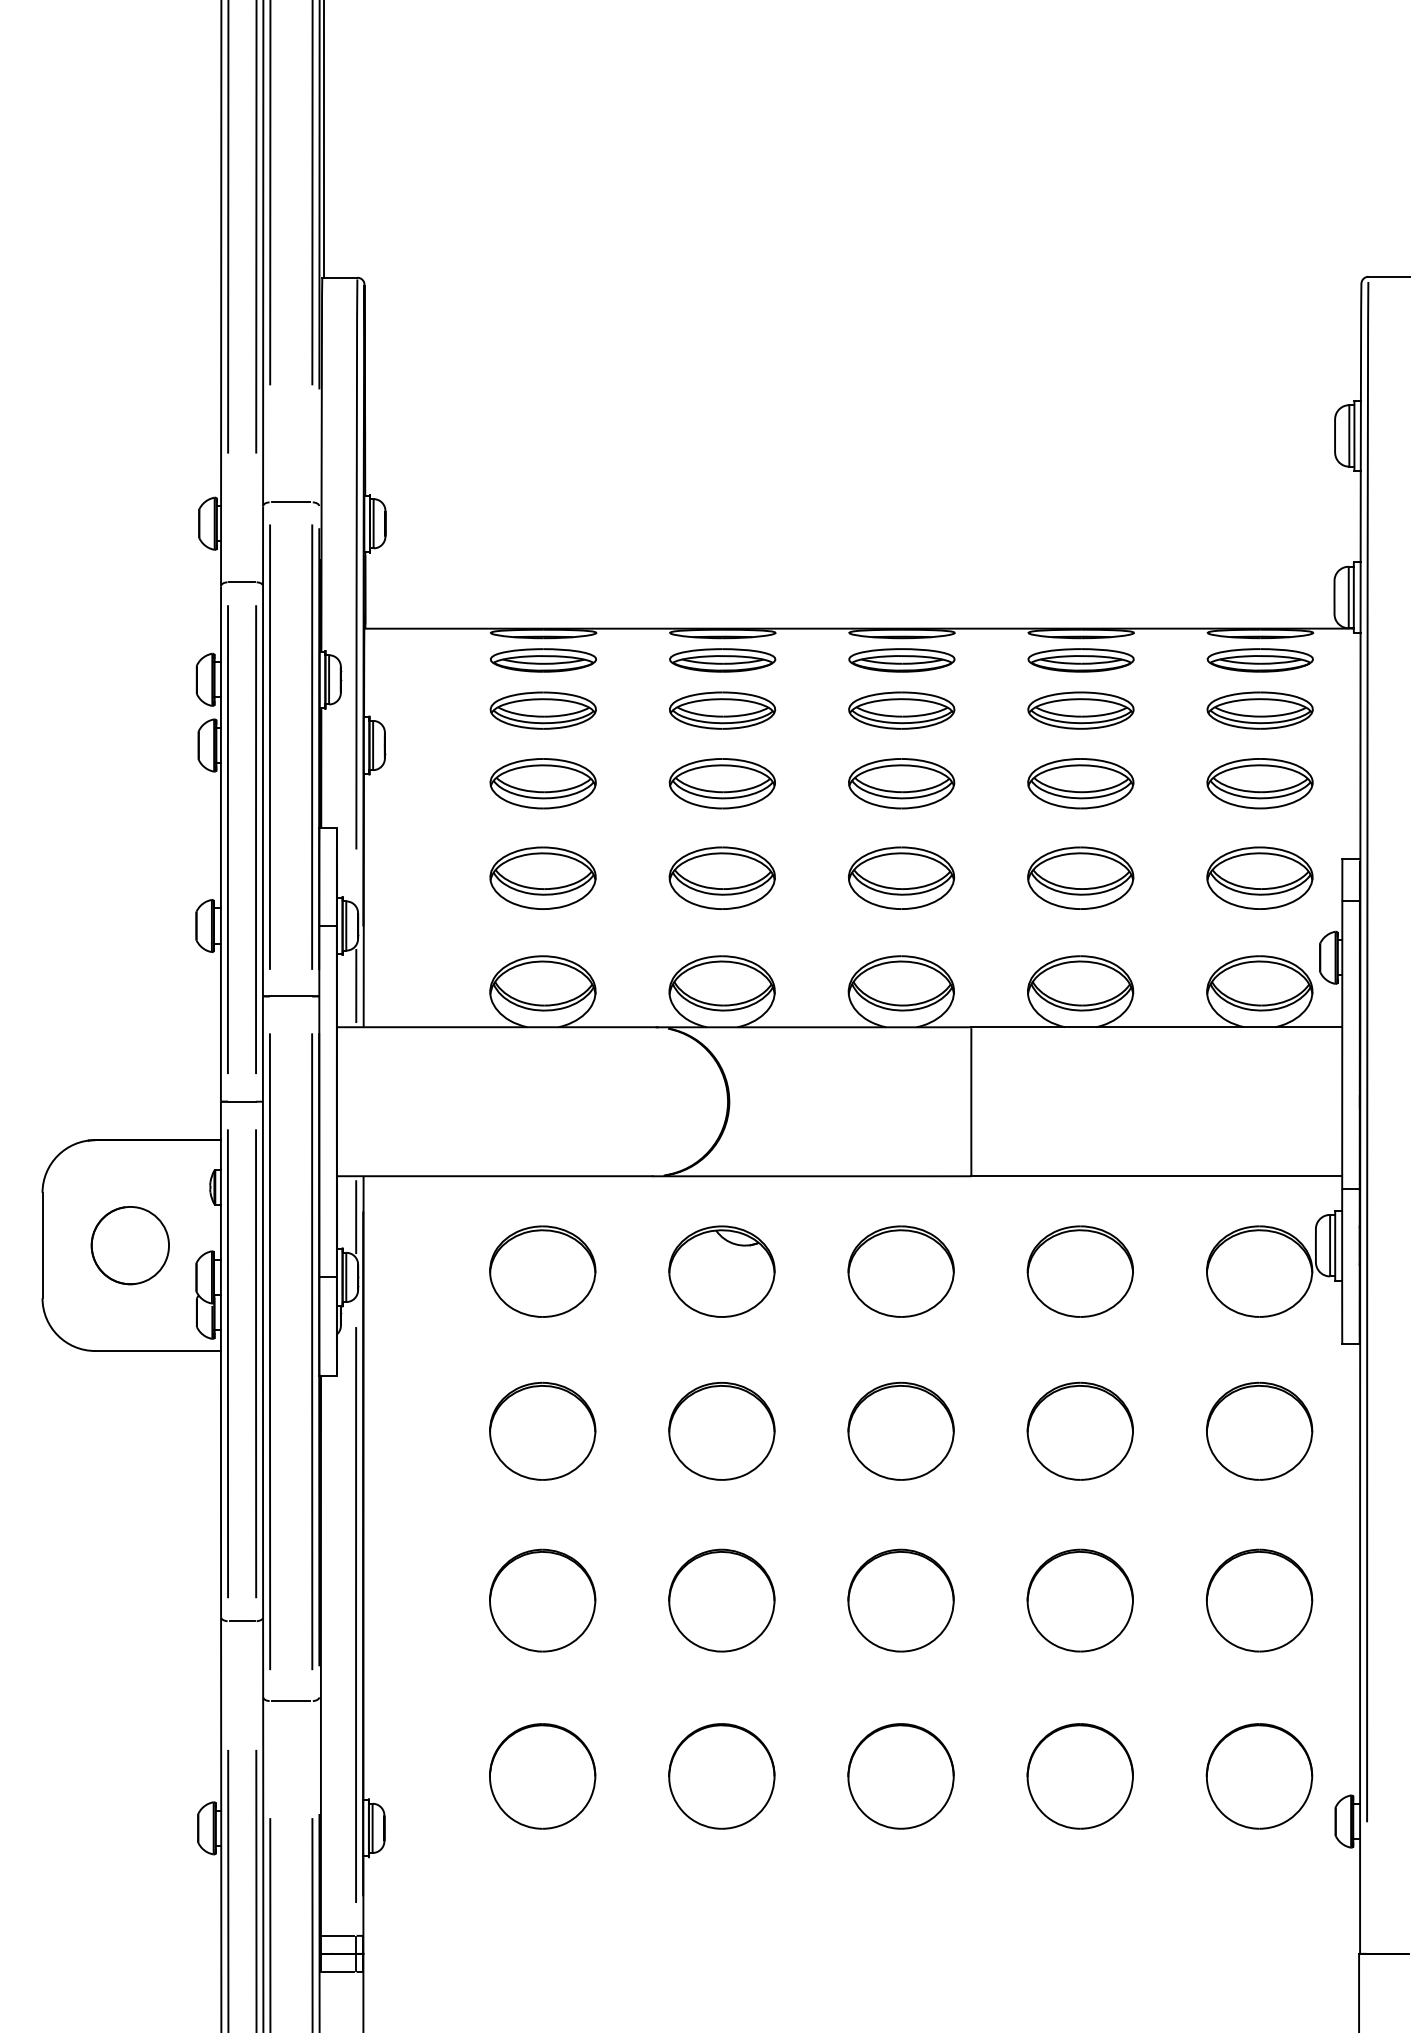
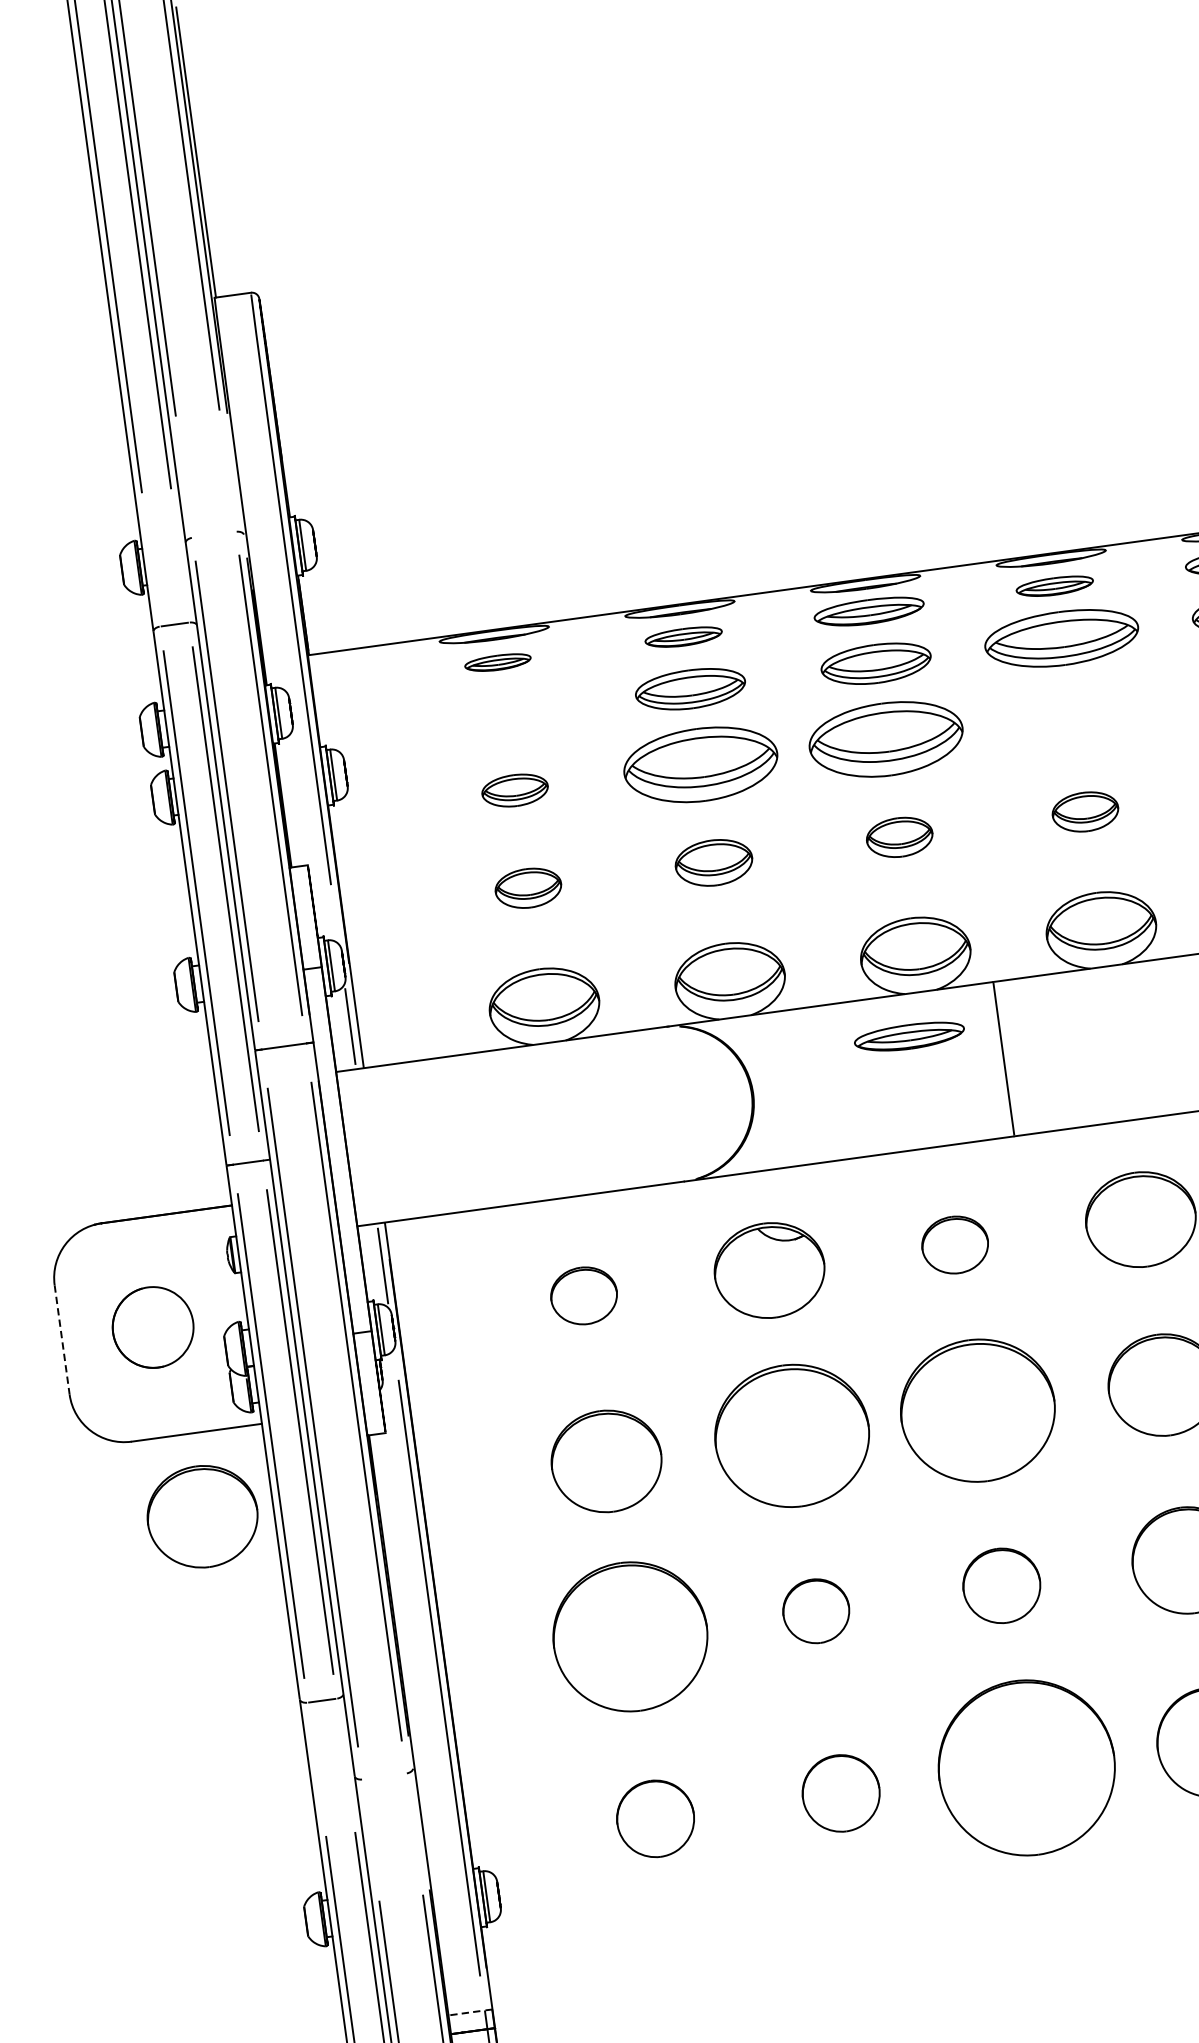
line: (291, 502) -> (214, 534), removed
part: (543, 660) -> (498, 662), size x0.6
part: (722, 660) -> (683, 637), size x0.7
part: (1080, 660) -> (1054, 586), size x0.7
part: (542, 710) -> (504, 714), removed
part: (1080, 710) -> (1061, 638), size x1.4
part: (542, 783) -> (514, 790), size x0.6
part: (721, 783) -> (699, 764), size x1.4
part: (901, 783) -> (886, 739), size x1.4
part: (1080, 783) -> (1071, 714), removed
part: (542, 877) -> (527, 887), size x0.6
part: (721, 877) -> (713, 862), size x0.7
part: (901, 877) -> (899, 836), size x0.6
part: (1080, 877) -> (1085, 811), size x0.6
part: (884, 1068) -> (909, 1037), added
line: (42, 1245) -> (62, 1339), solid -> dashed
part: (542, 1271) -> (583, 1295), size x0.6
part: (900, 1271) -> (954, 1245), size x0.6
part: (900, 1430) -> (977, 1409), size x1.4
part: (152, 1431) -> (202, 1516), added
part: (721, 1431) -> (791, 1436), size x1.4
part: (542, 1600) -> (630, 1636), size x1.4
part: (721, 1600) -> (815, 1611), size x0.6
part: (900, 1600) -> (1001, 1585), size x0.7
line: (291, 1701) -> (384, 1776), removed
part: (542, 1776) -> (655, 1818), size x0.7
part: (721, 1776) -> (840, 1793), size x0.7
part: (900, 1776) -> (1026, 1768), size x1.6
line: (338, 1935) -> (466, 2012), solid -> dashed

